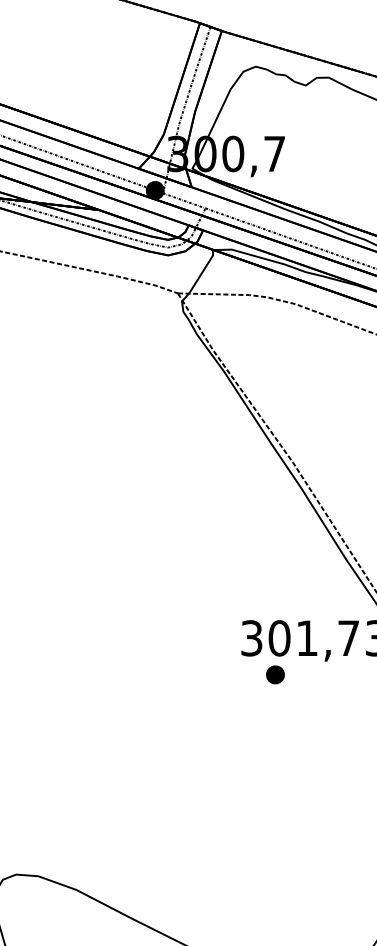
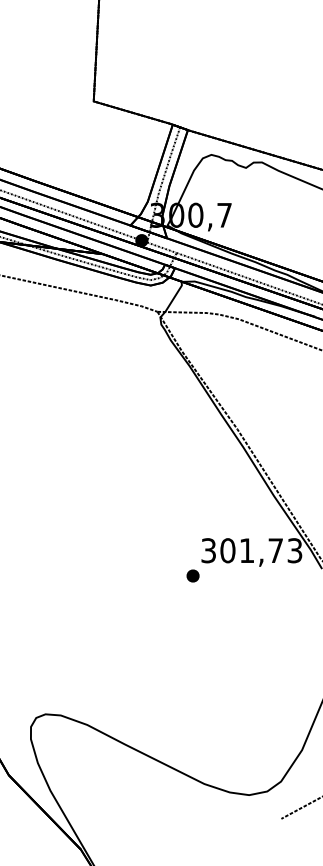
part: (274, 674) -> (192, 575), moved

